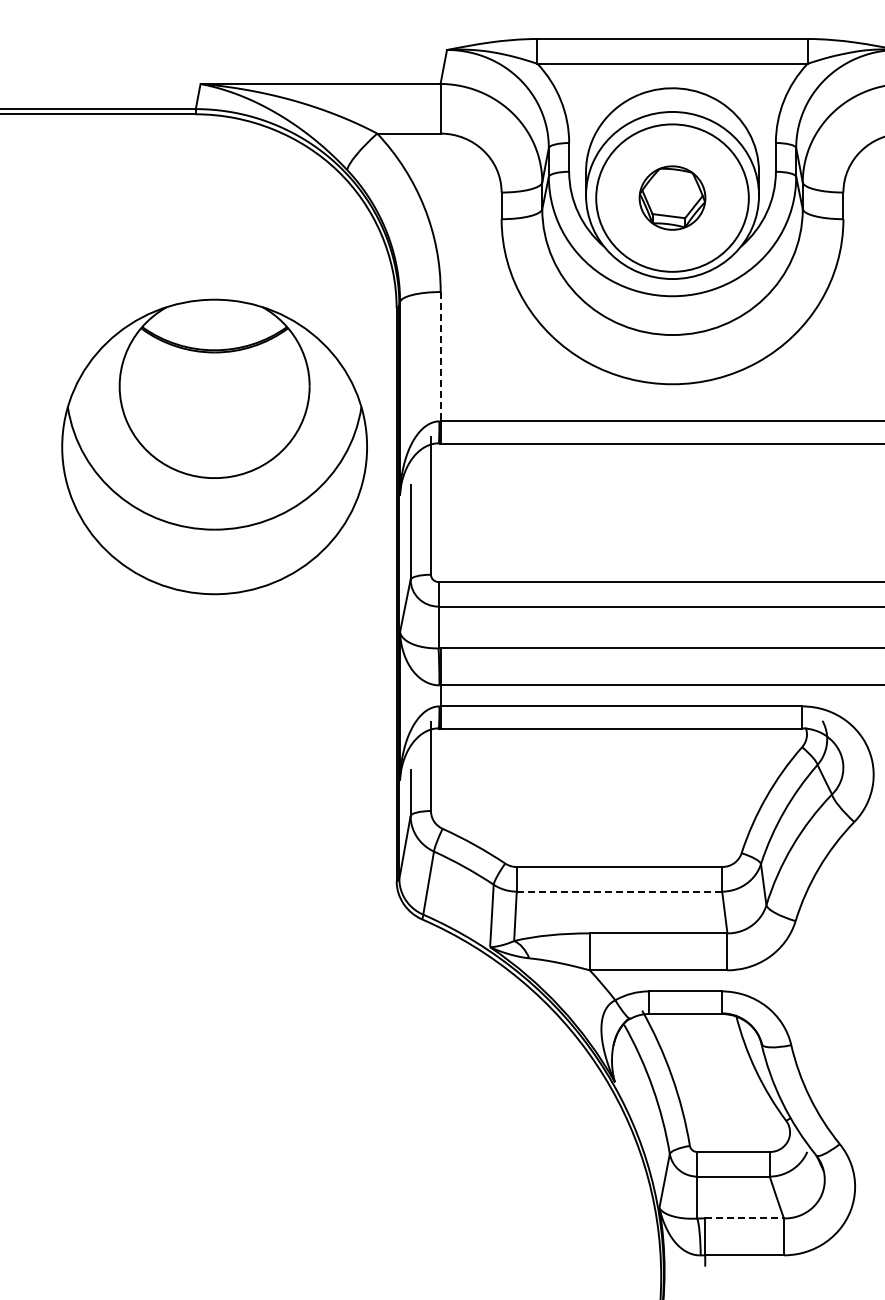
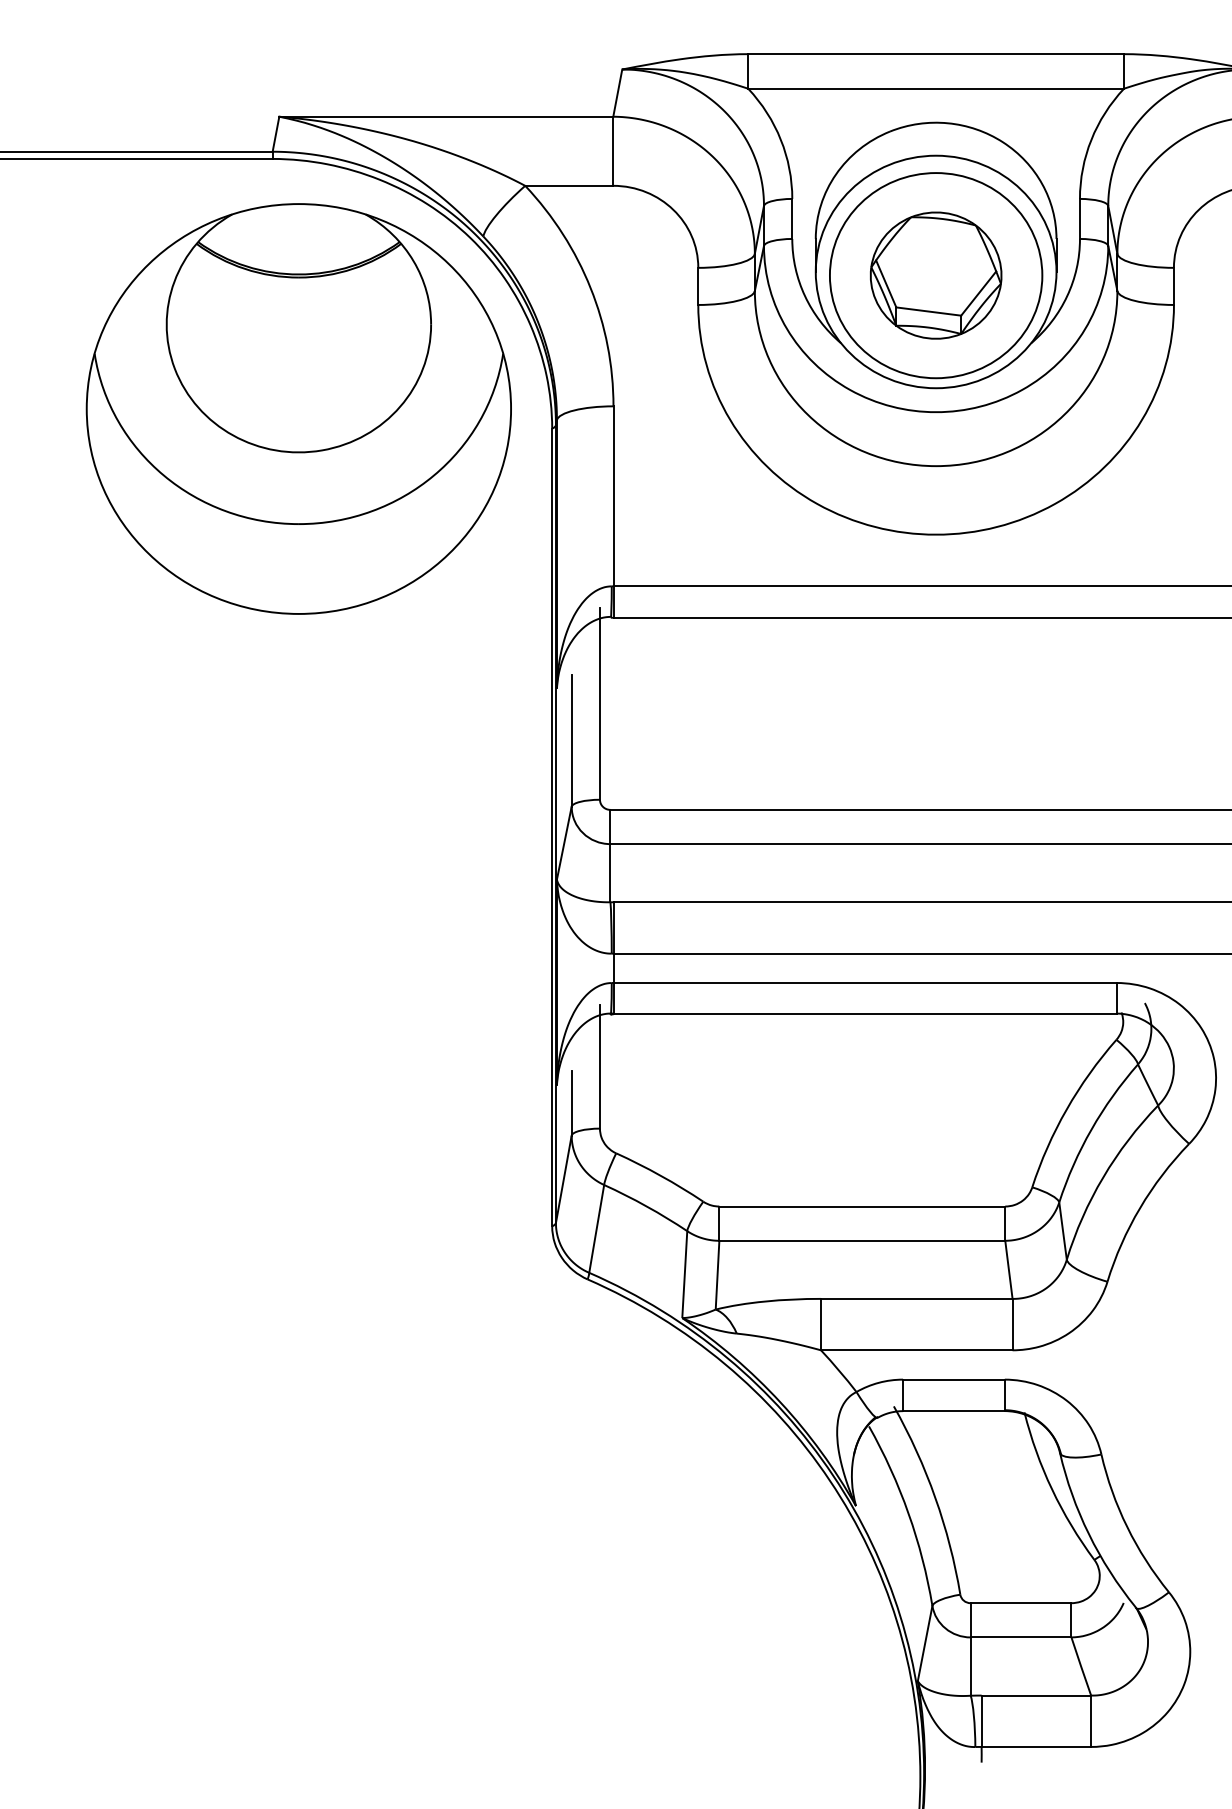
part: (672, 197) -> (936, 274), size x1.43
line: (440, 356) -> (613, 496), dashed -> solid
part: (214, 446) -> (298, 408), moved
line: (619, 891) -> (862, 1240), dashed -> solid
line: (745, 1218) -> (1037, 1695), dashed -> solid

